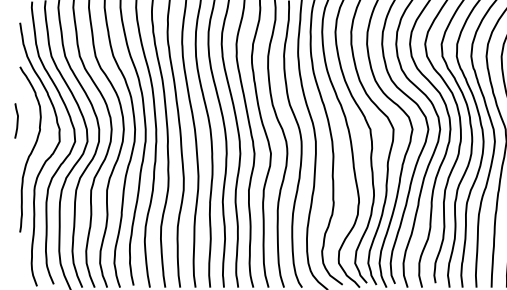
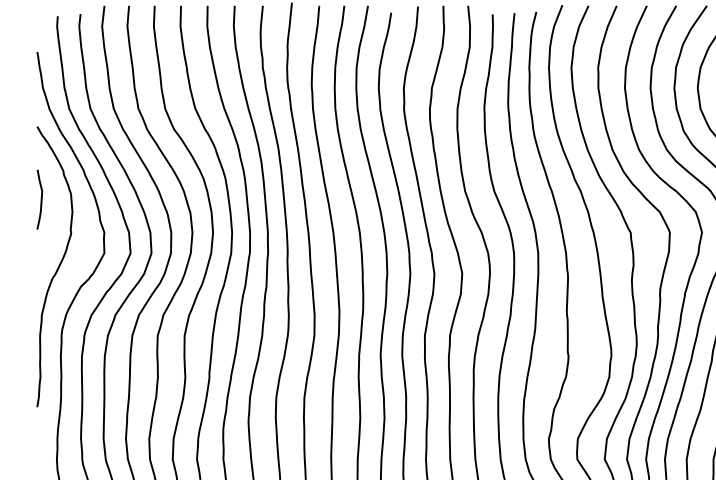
curve: (16, 120) -> (39, 198), moved

